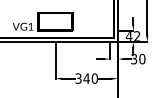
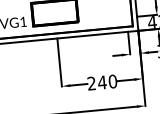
text: (78, 78) -> (91, 83), 340 -> 240

